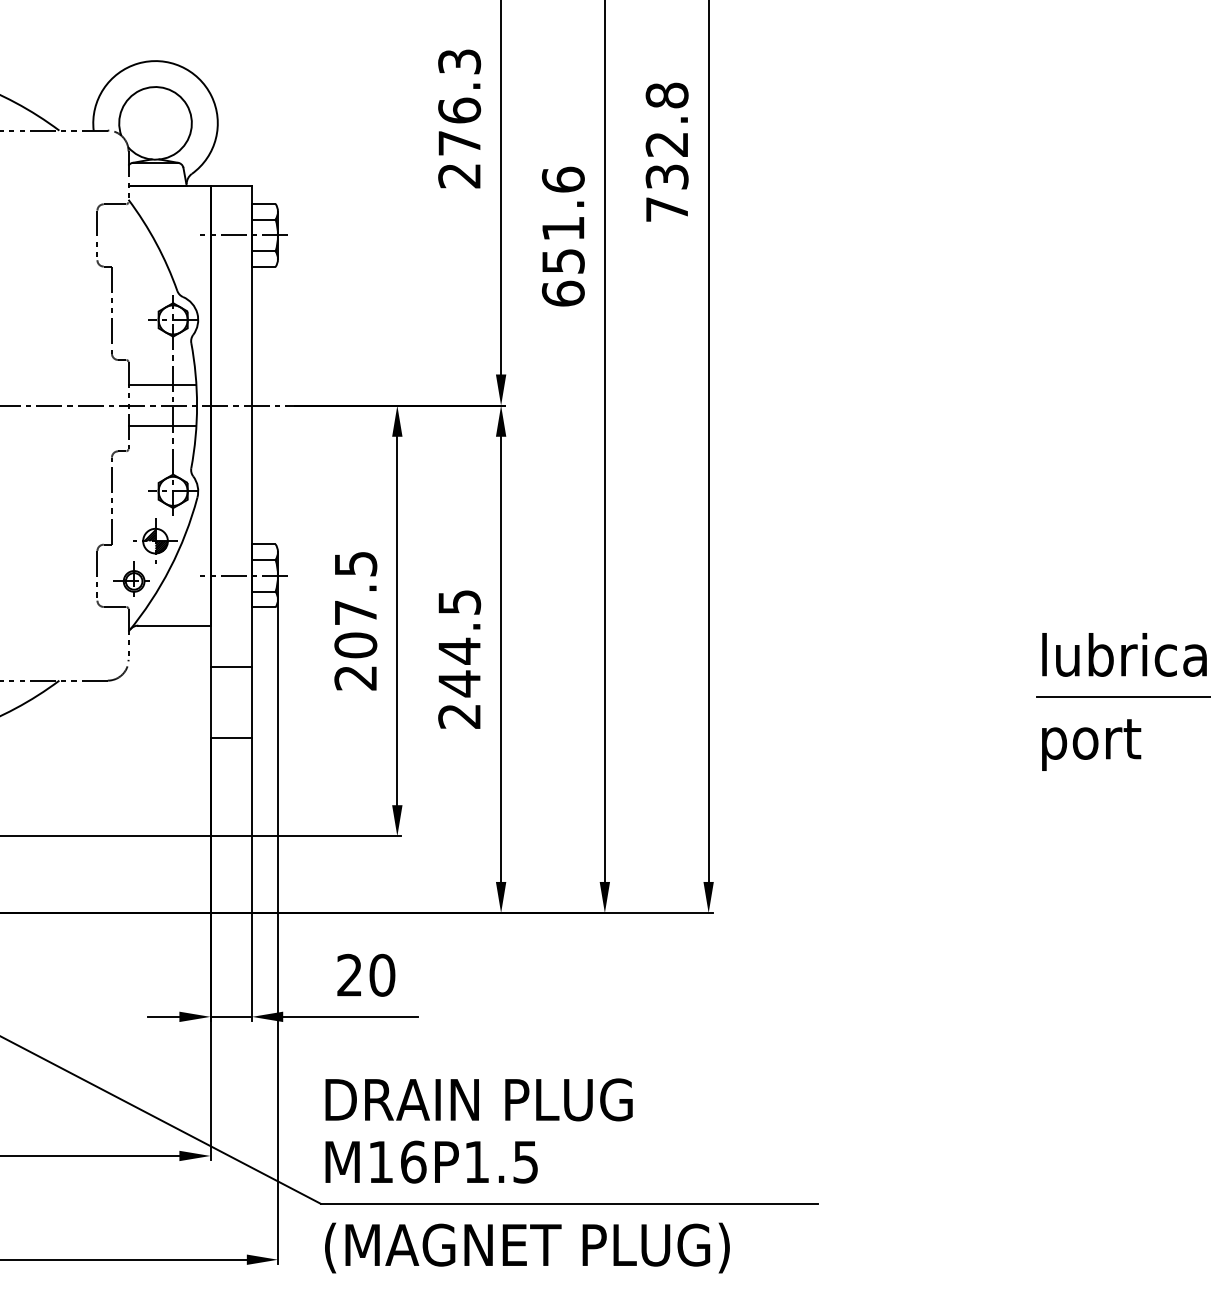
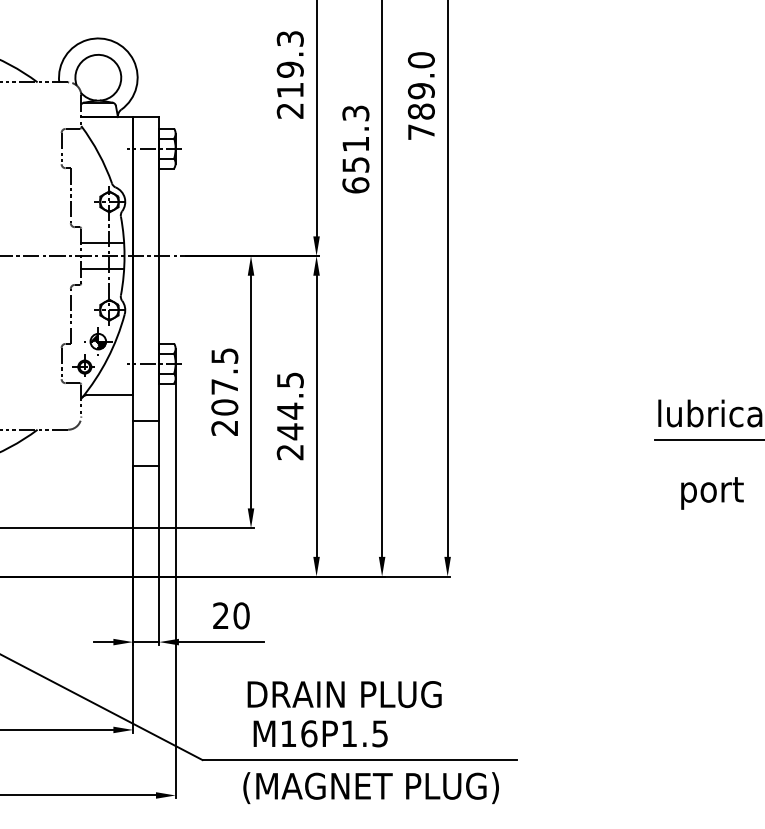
text: (458, 126) -> (289, 79), 276.3 -> 219.3
text: (667, 135) -> (421, 85), 732.8 -> 789.0
text: (562, 179) -> (355, 113), 651.6 -> 651.3
text: (1091, 745) -> (712, 493), moved
text: (478, 1099) -> (344, 694), moved
text: (431, 1161) -> (320, 733), moved
text: (526, 1248) -> (370, 788), moved

